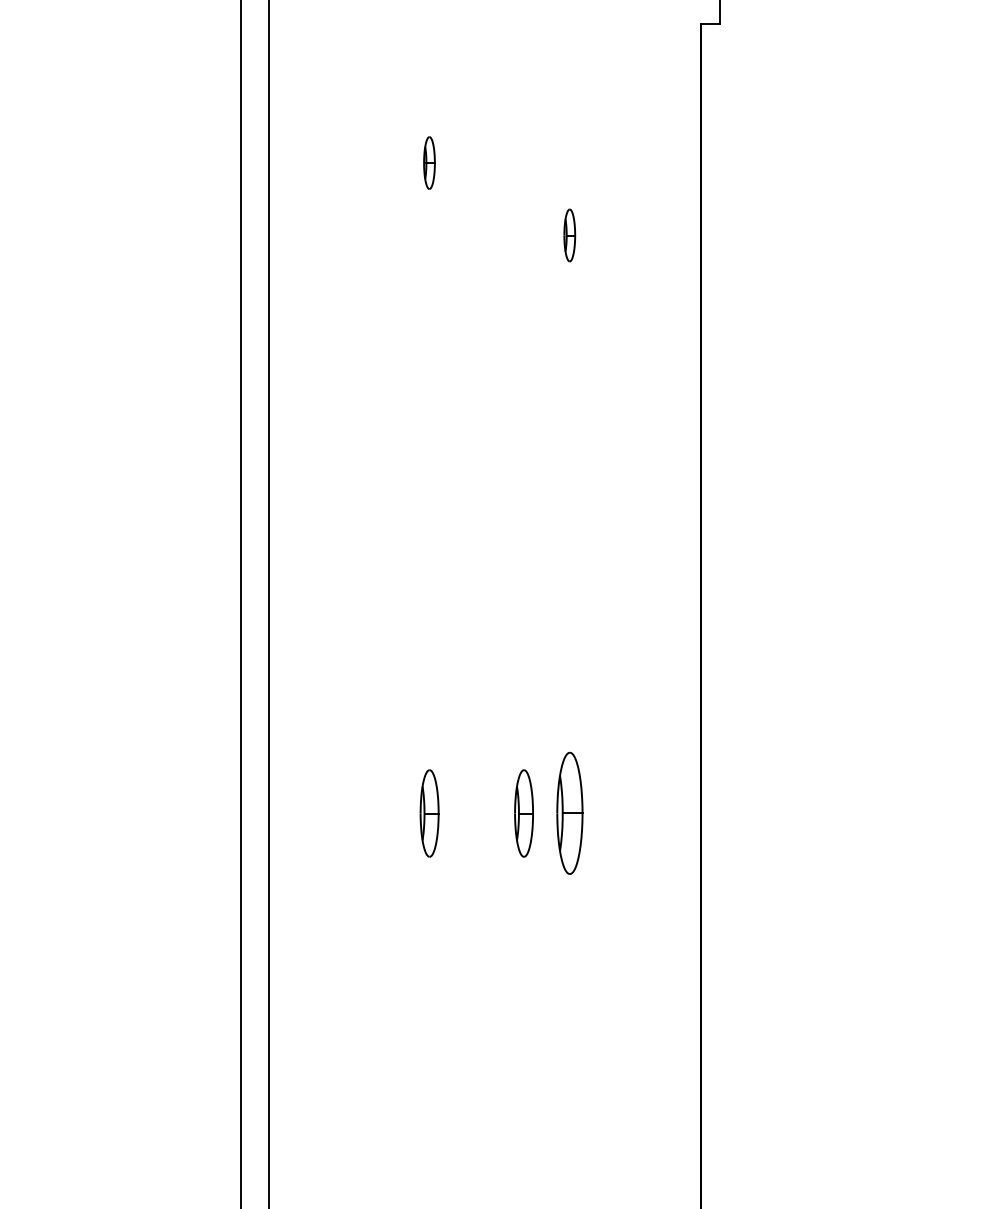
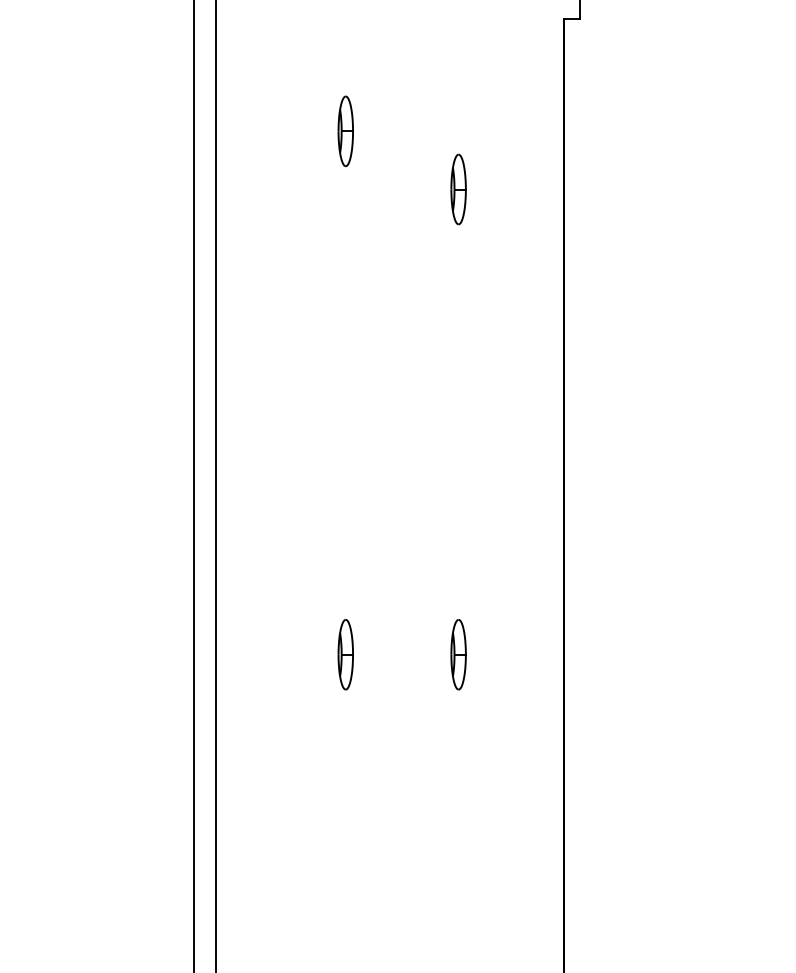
part: (429, 162) -> (345, 130), size x1.67
part: (569, 235) -> (458, 189), size x1.67
part: (523, 813) -> (421, 654), removed
part: (569, 813) -> (458, 654), size x0.71

